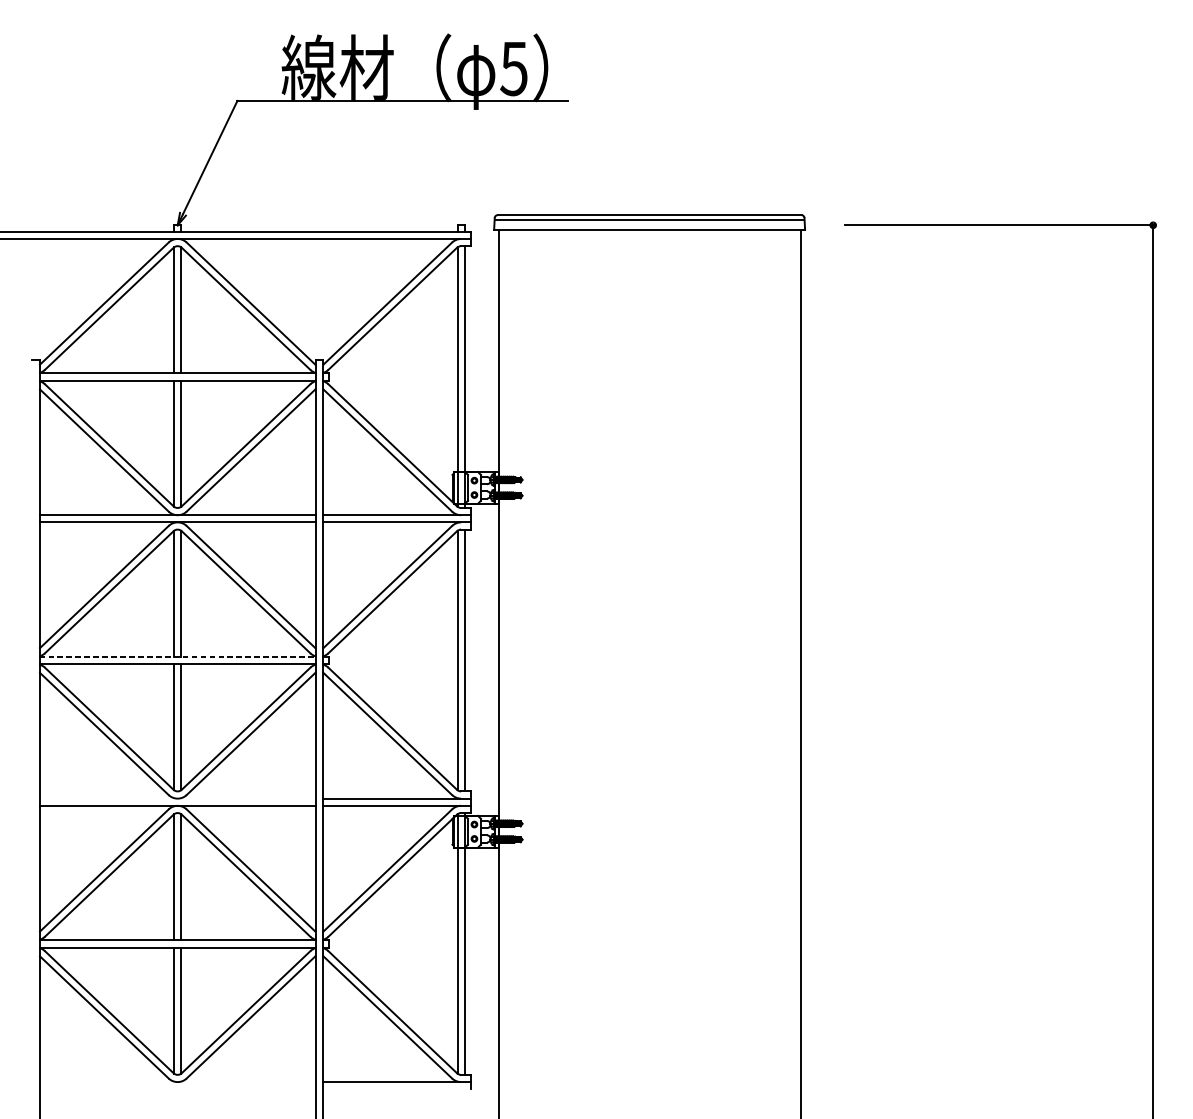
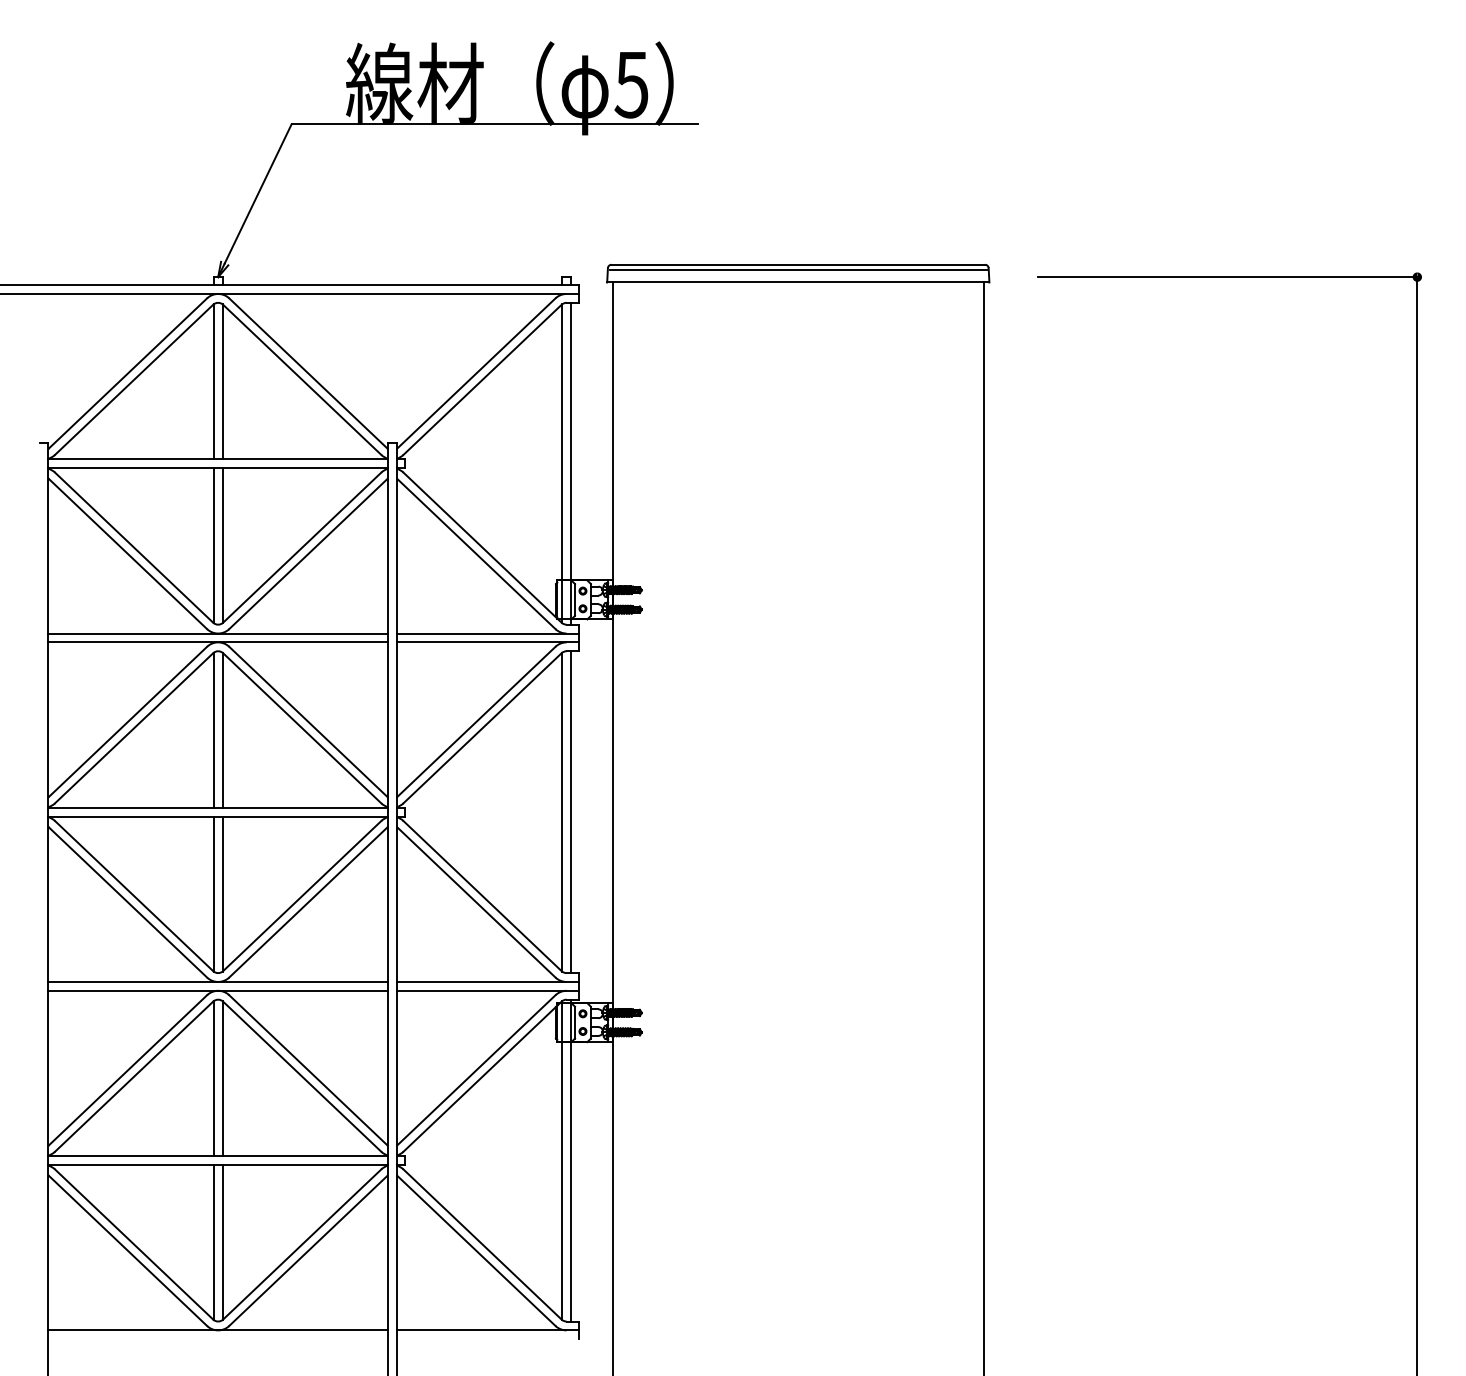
line: (177, 656) -> (218, 807), dashed -> solid
line: (177, 798) -> (217, 981), added
line: (177, 1082) -> (217, 1330), added

